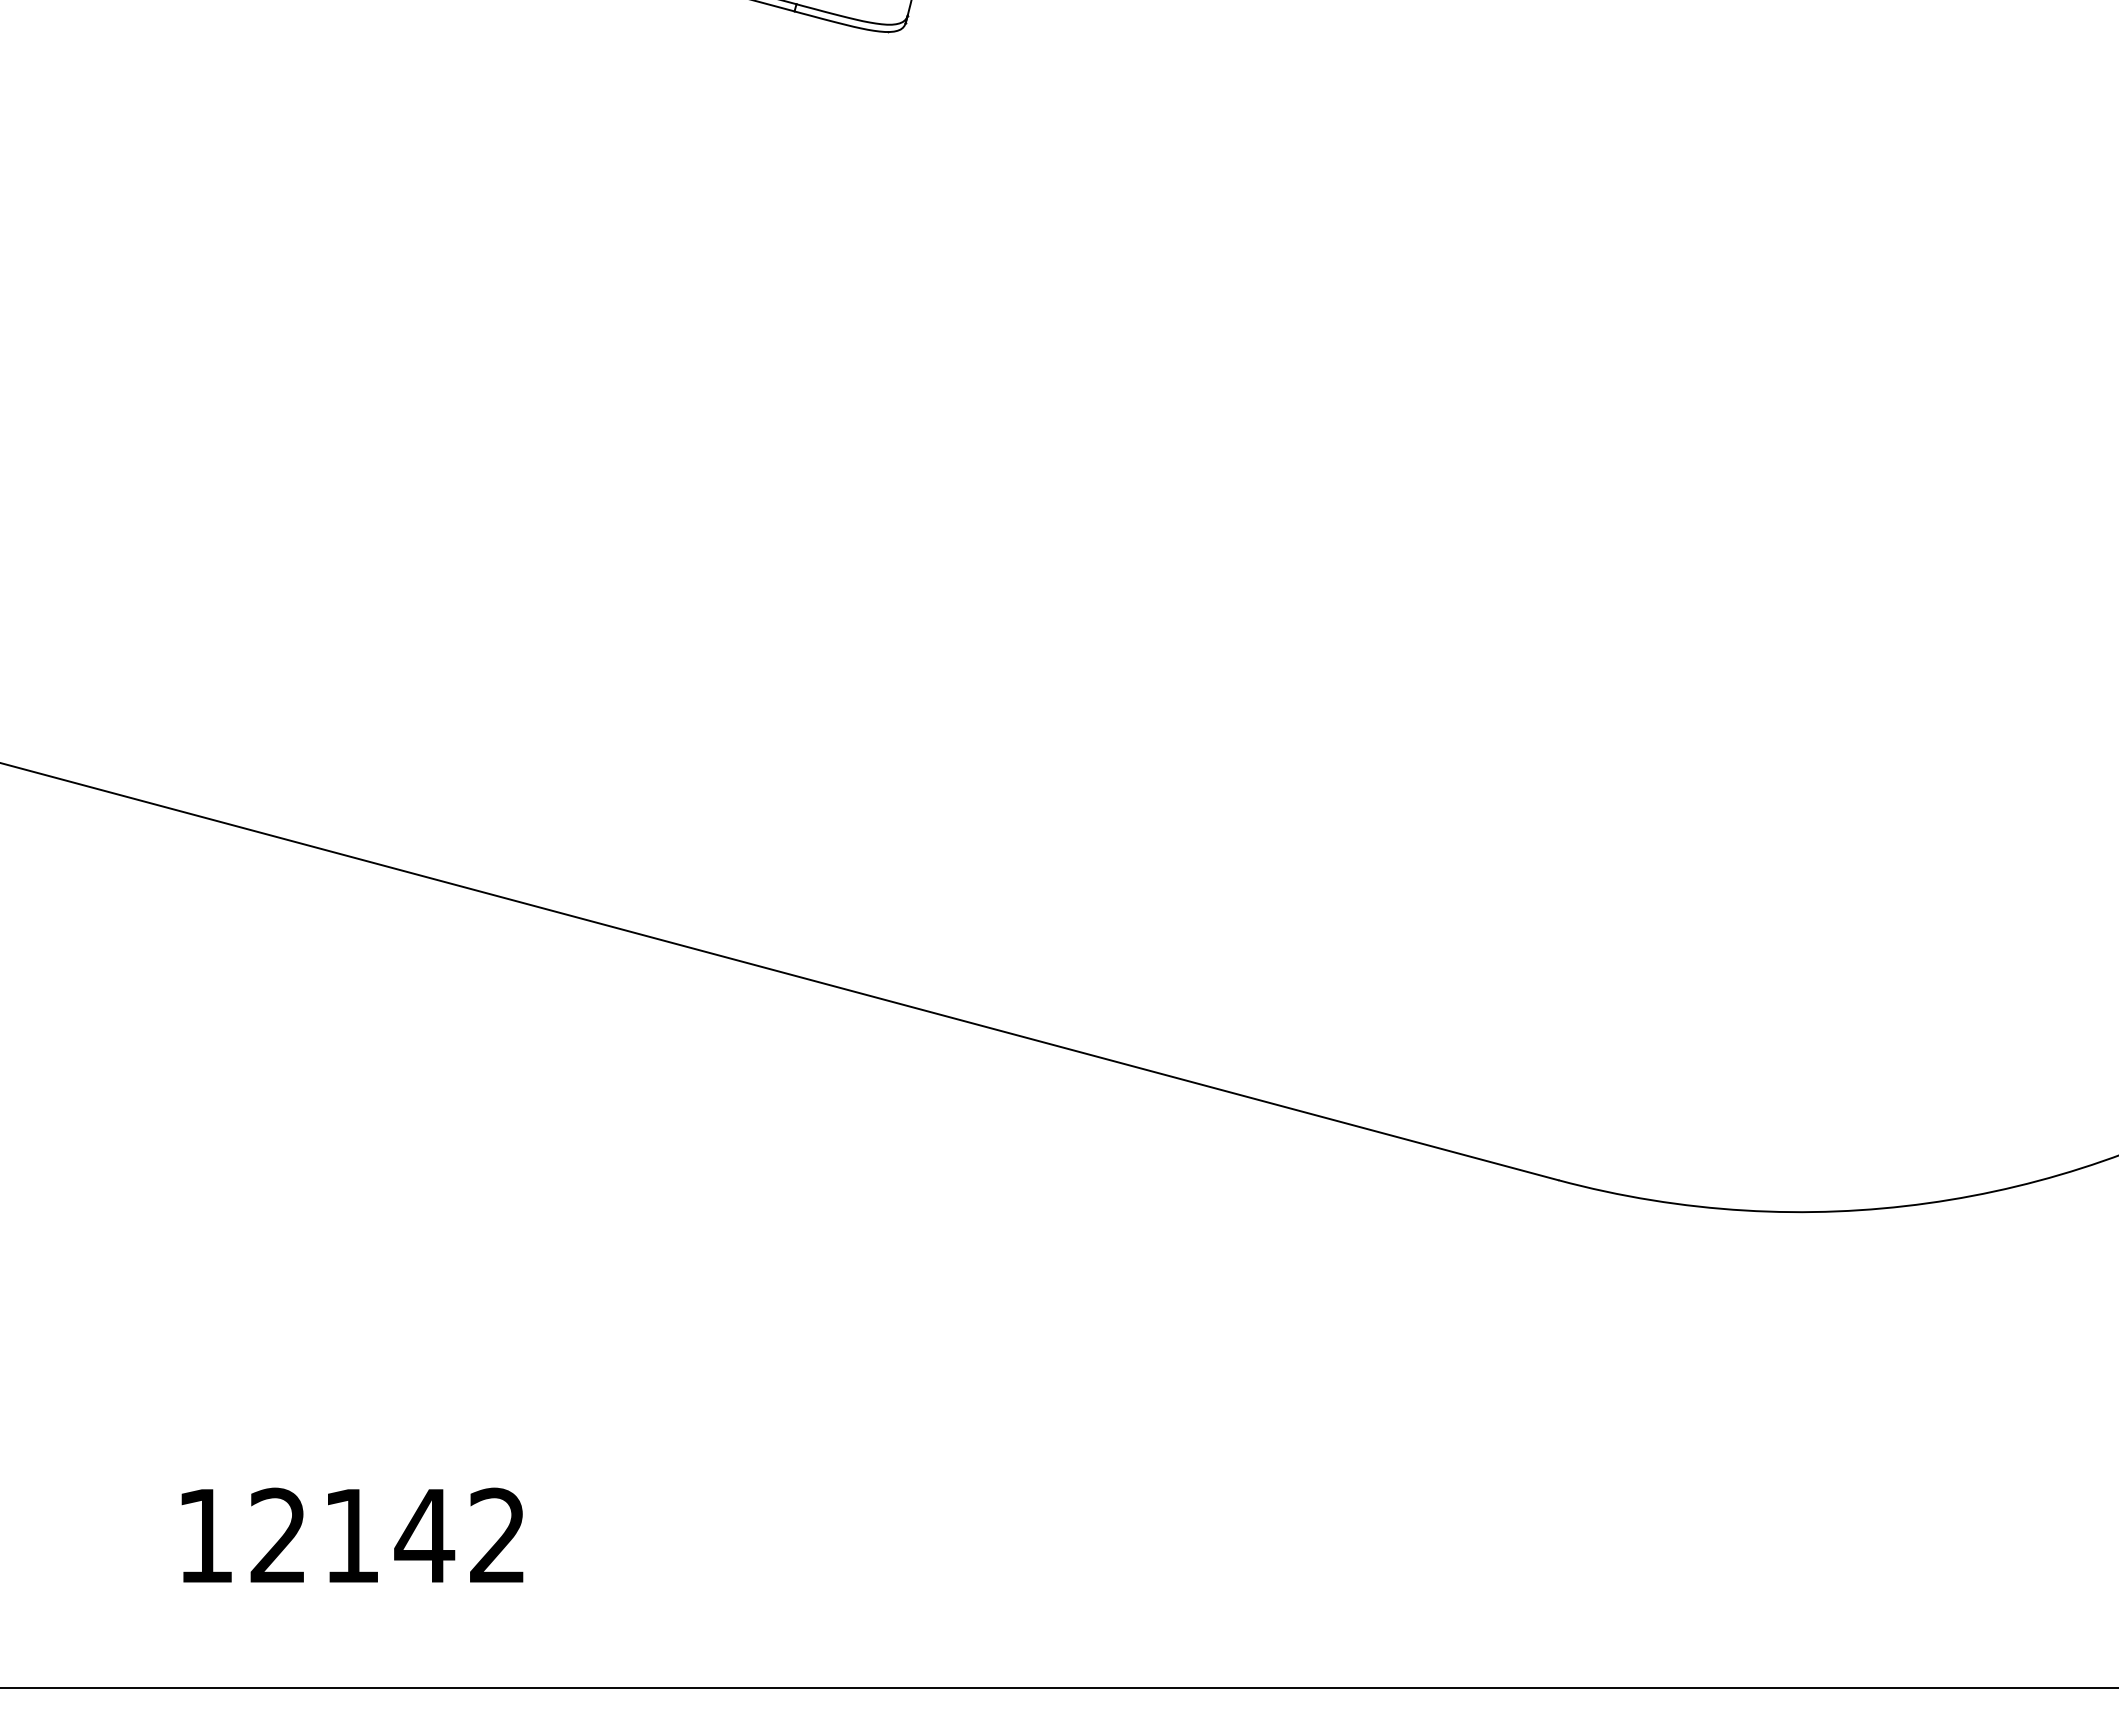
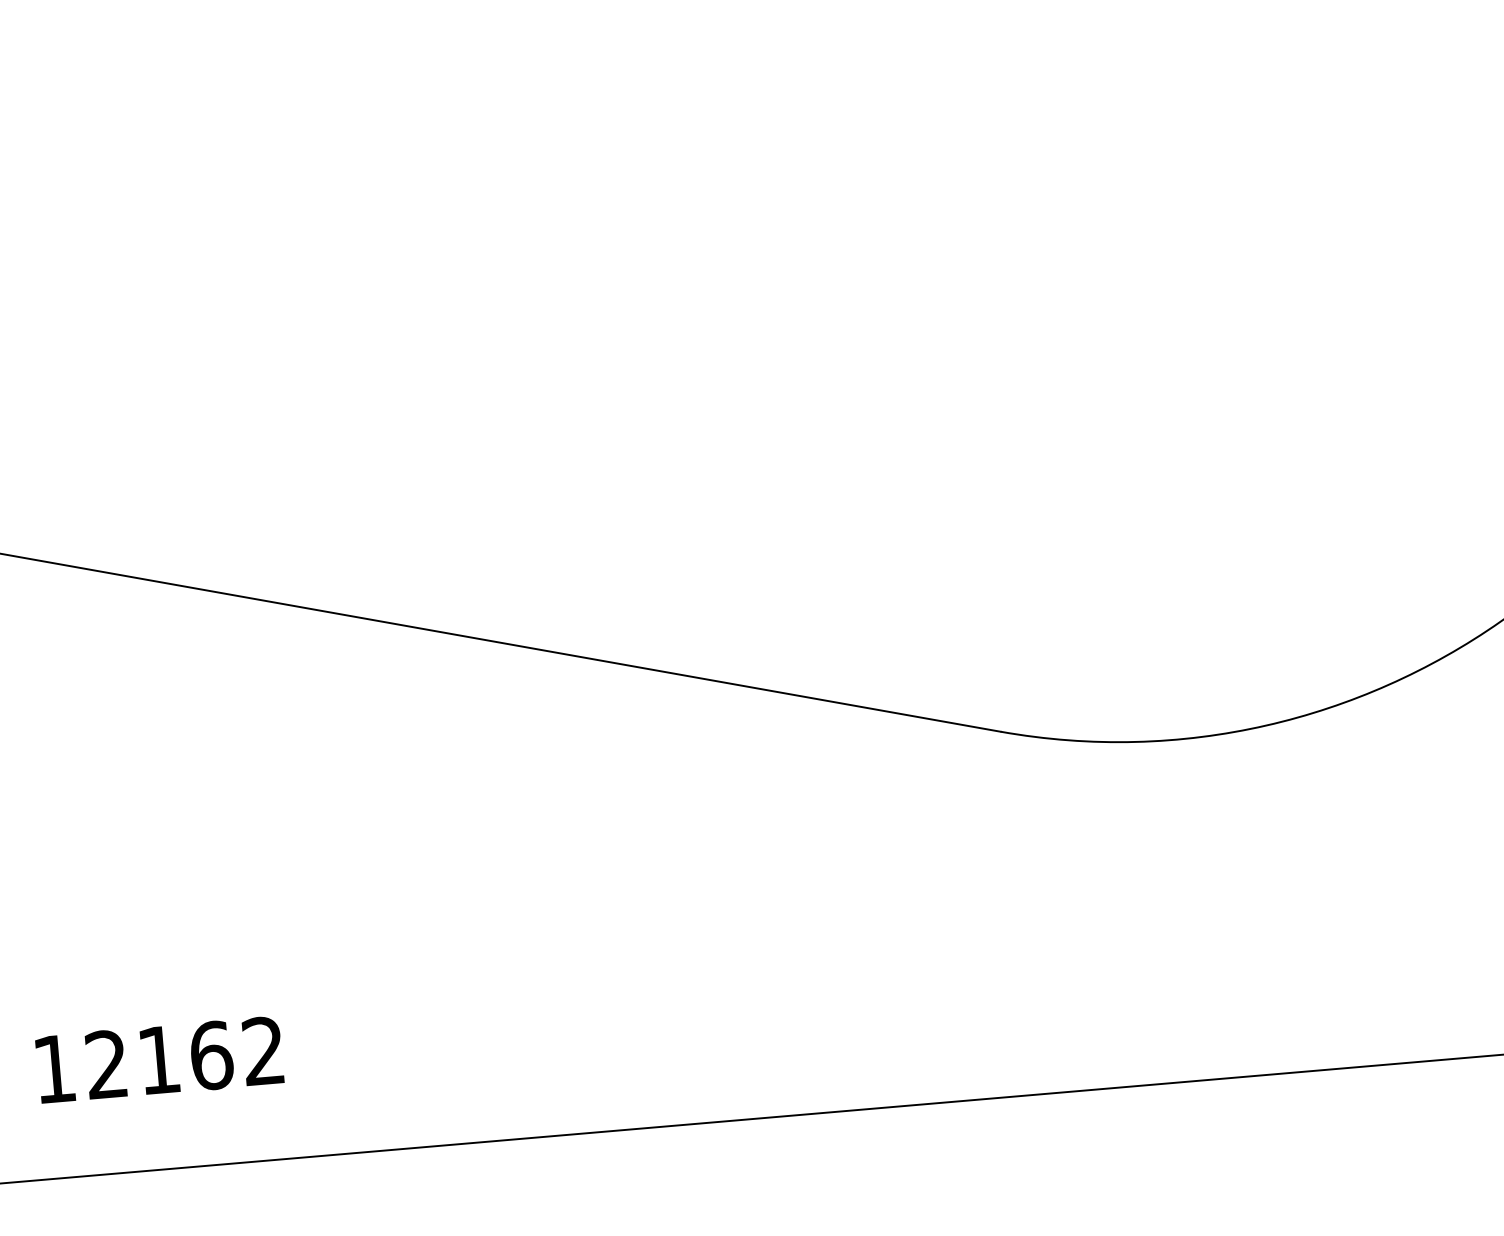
text: (424, 1535) -> (211, 1055), 12142 -> 12162

